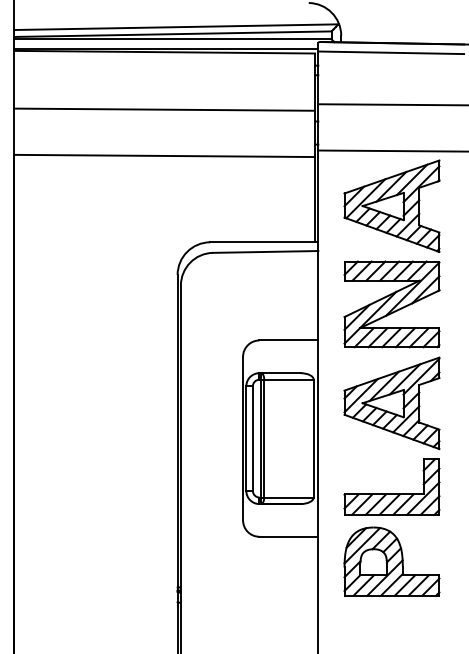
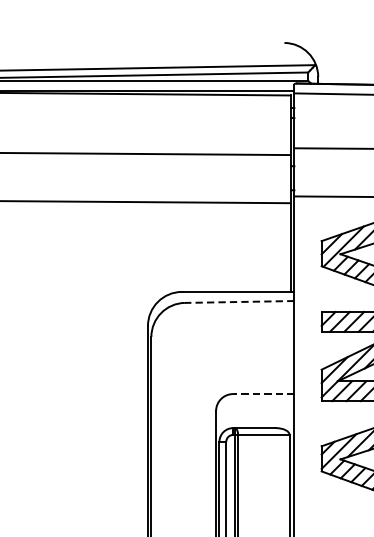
line: (265, 251) -> (239, 301), solid -> dashed
line: (288, 340) -> (263, 394), solid -> dashed

